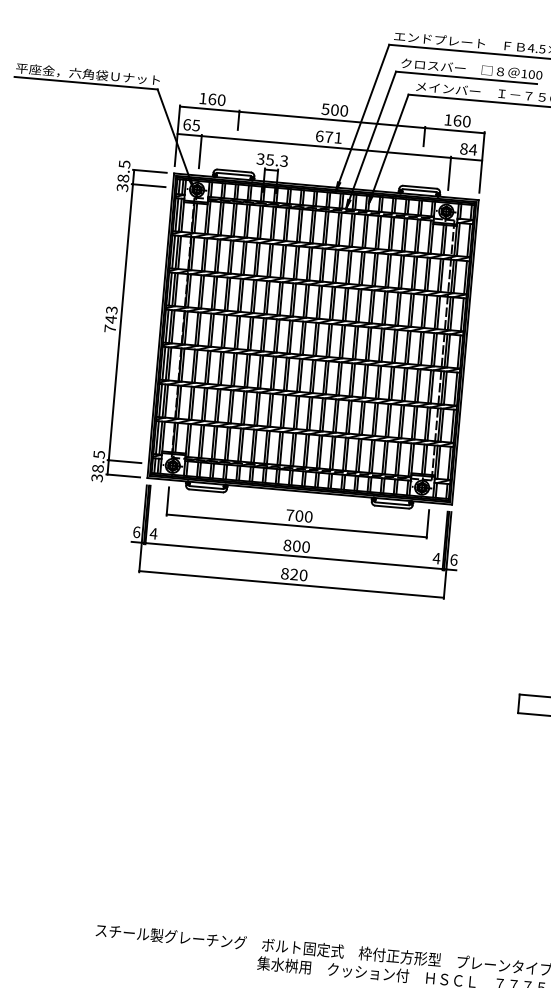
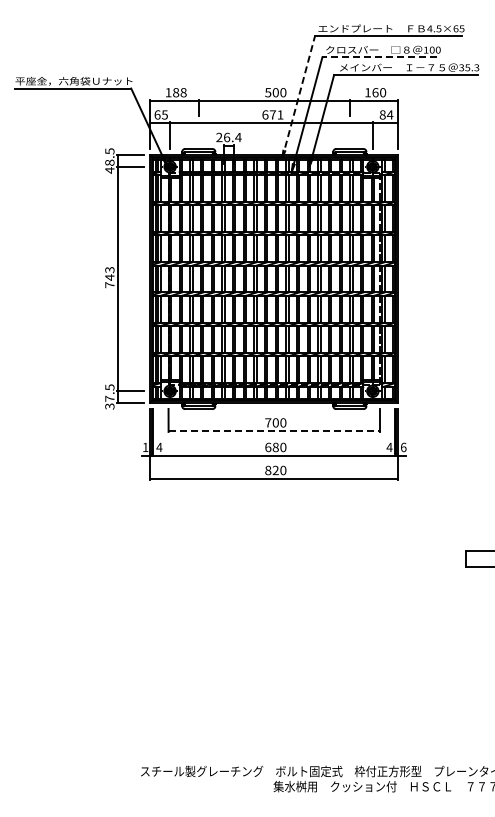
line: (466, 78) -> (379, 57), solid -> dashed
text: (216, 99) -> (179, 92), 160 -> 188
line: (362, 117) -> (298, 96), solid -> dashed
text: (271, 160) -> (228, 137), 35.3 -> 26.4
text: (122, 187) -> (109, 170), 38.5 -> 48.5
text: (97, 468) -> (109, 398), 38.5 -> 37.5
line: (296, 526) -> (274, 431), solid -> dashed
text: (136, 532) -> (145, 447), 6 -> 1
text: (291, 544) -> (271, 446), 800 -> 680

